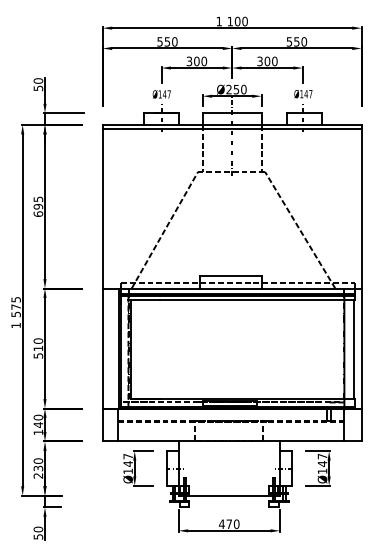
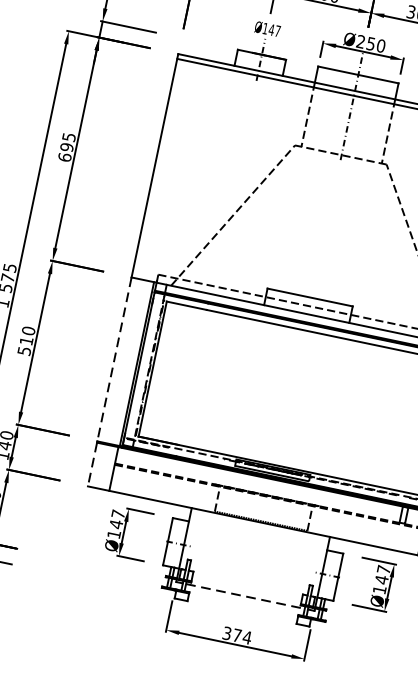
line: (102, 365) -> (109, 382), solid -> dashed
line: (229, 495) -> (245, 596), solid -> dashed
text: (228, 524) -> (236, 635), 470 -> 374

